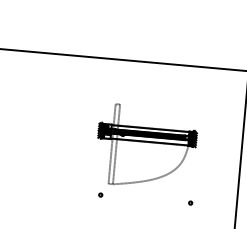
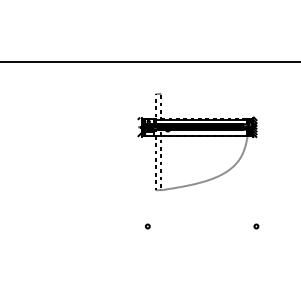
part: (146, 146) -> (197, 141), moved

